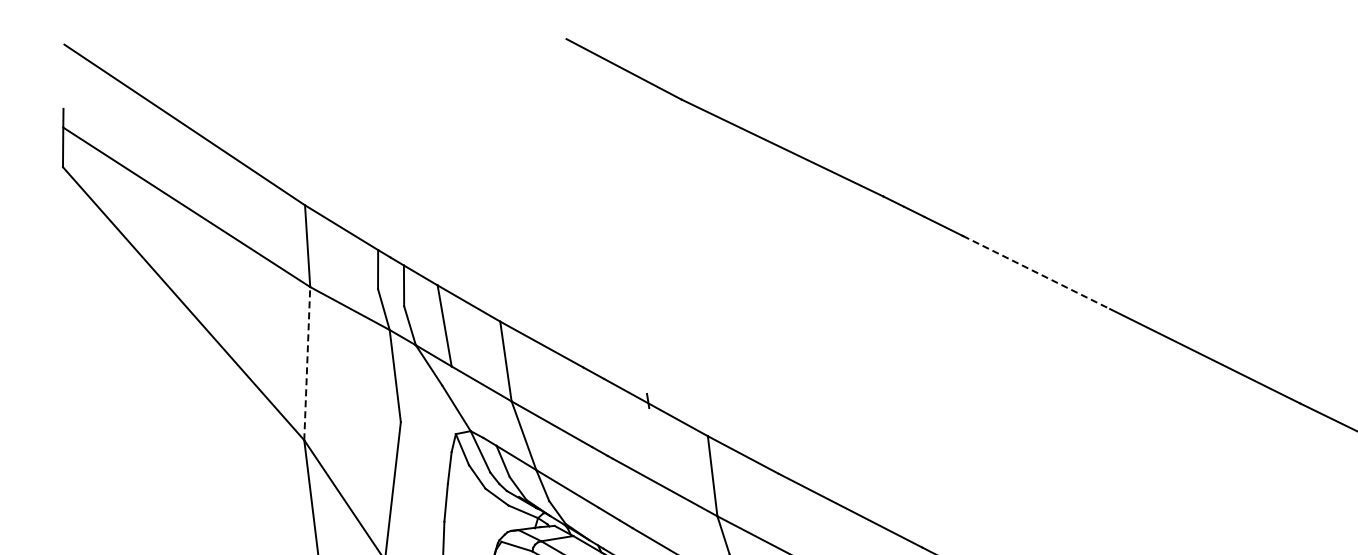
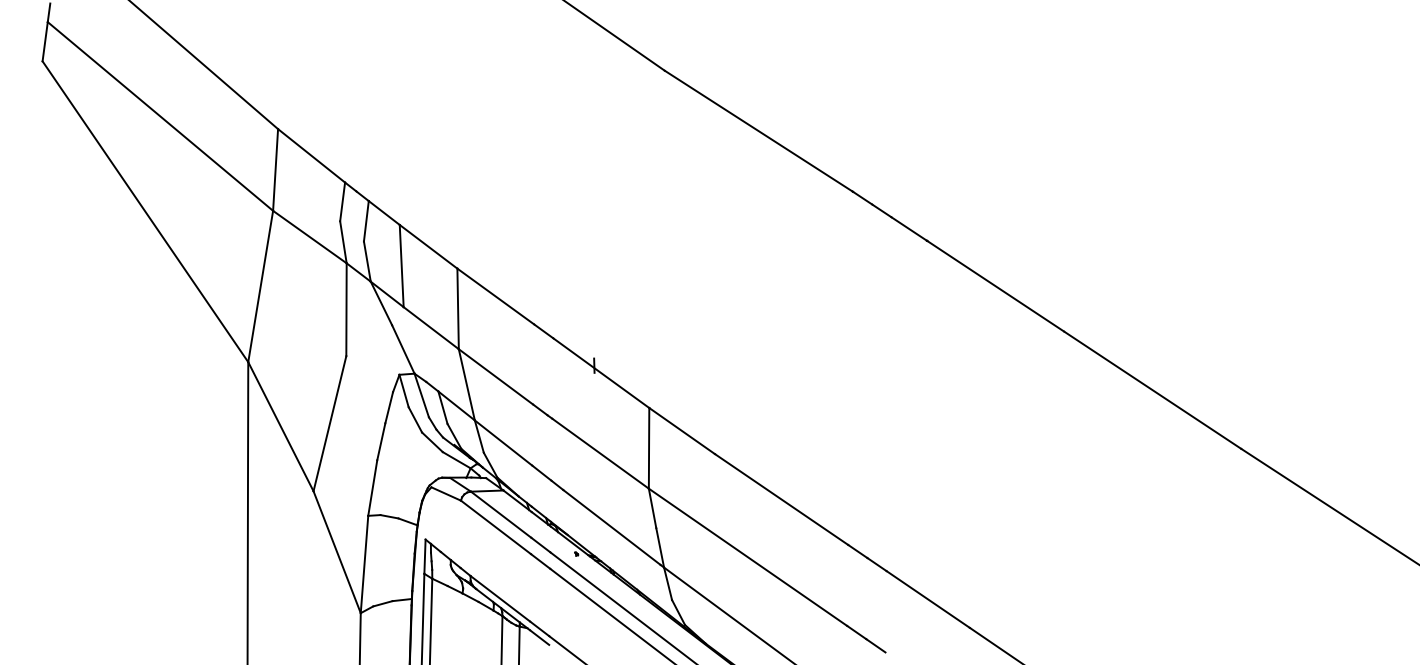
line: (1037, 272) -> (996, 286), dashed -> solid
line: (307, 363) -> (260, 286), dashed -> solid

